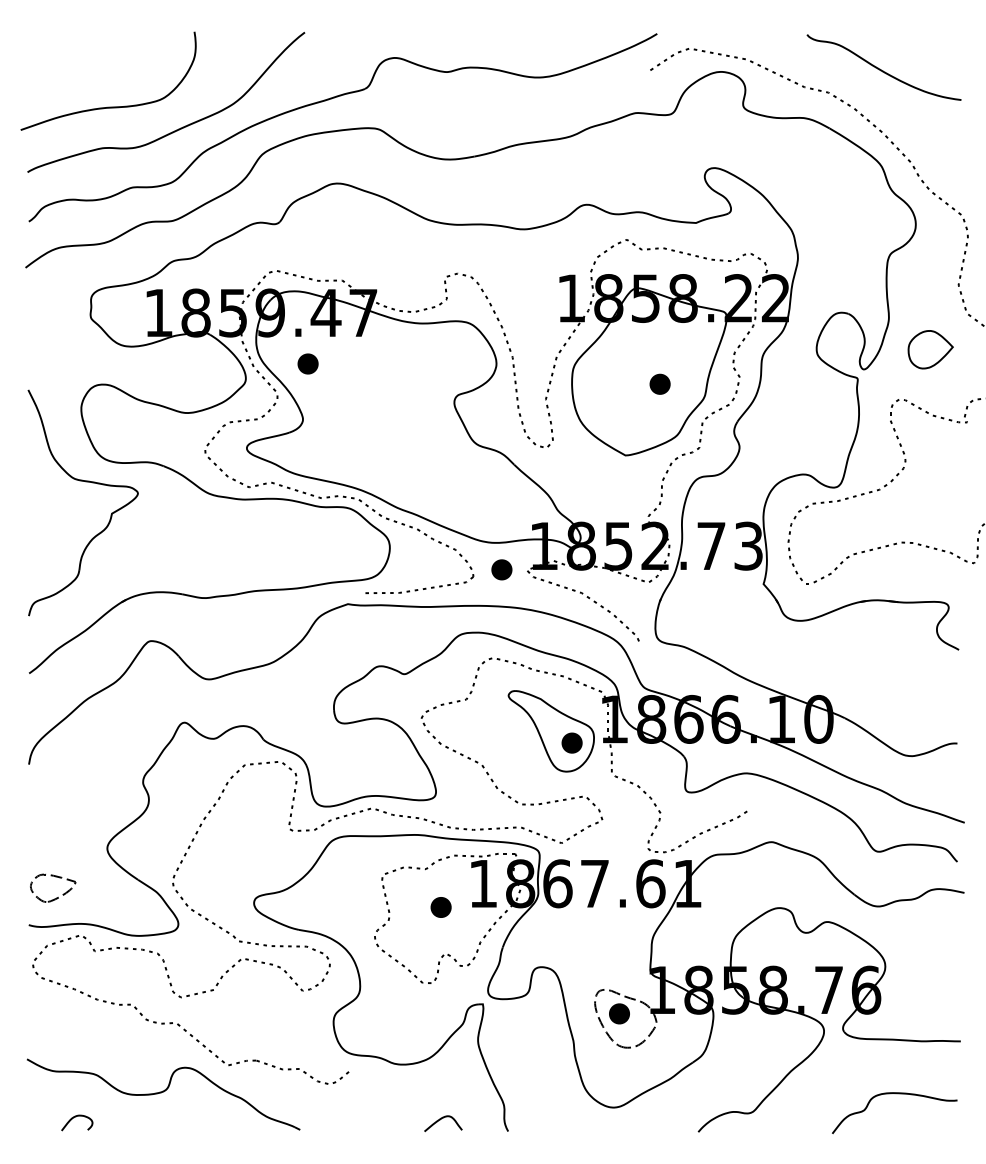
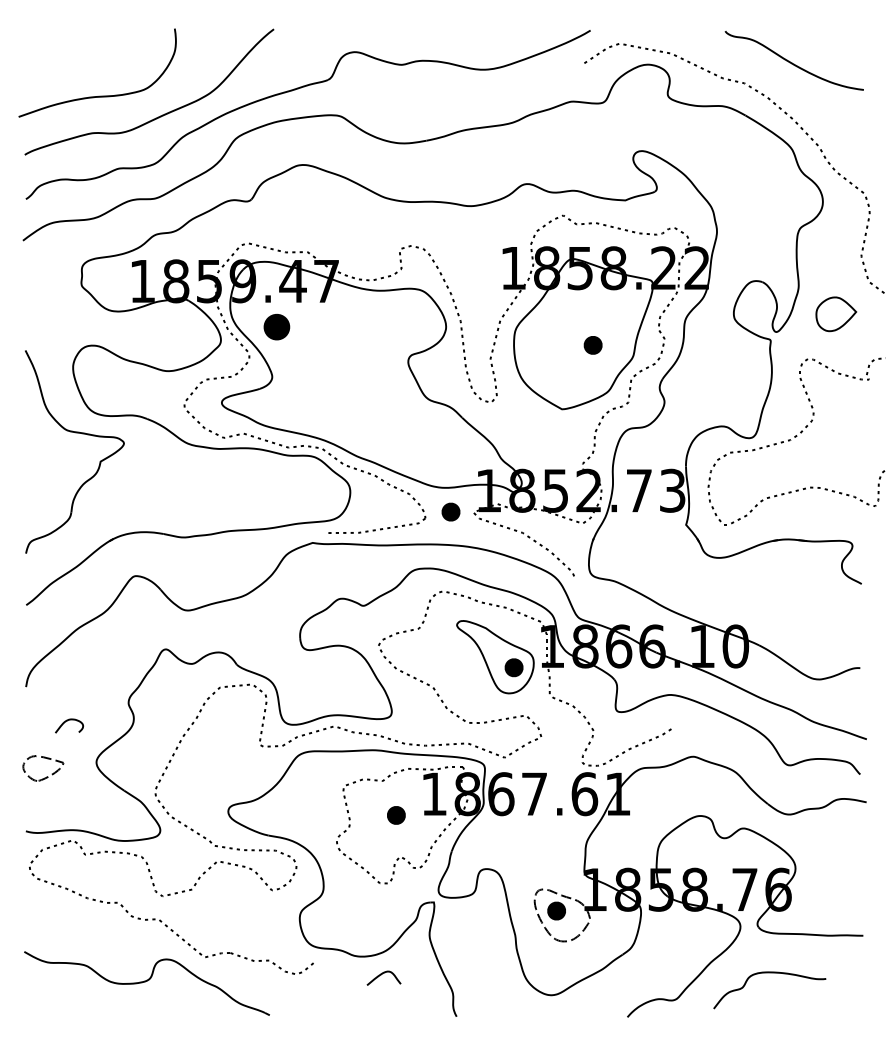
part: (307, 363) -> (276, 326), size x1.4
part: (55, 877) -> (45, 758), moved
curve: (895, 1094) -> (770, 973), moved
curve: (76, 1117) -> (68, 721), moved
curve: (440, 1120) -> (381, 975), moved

